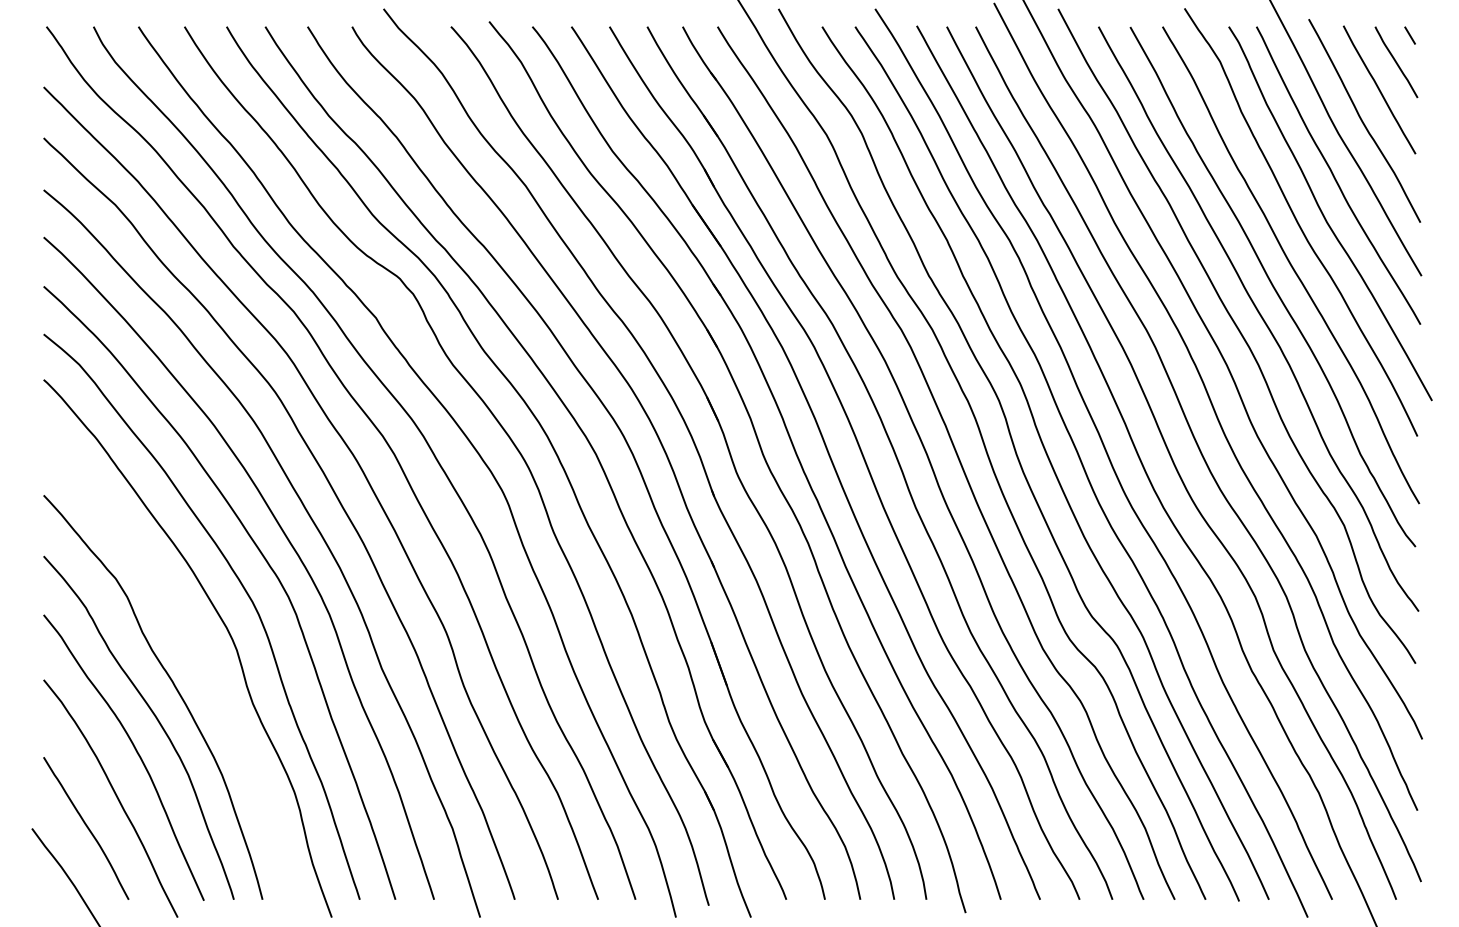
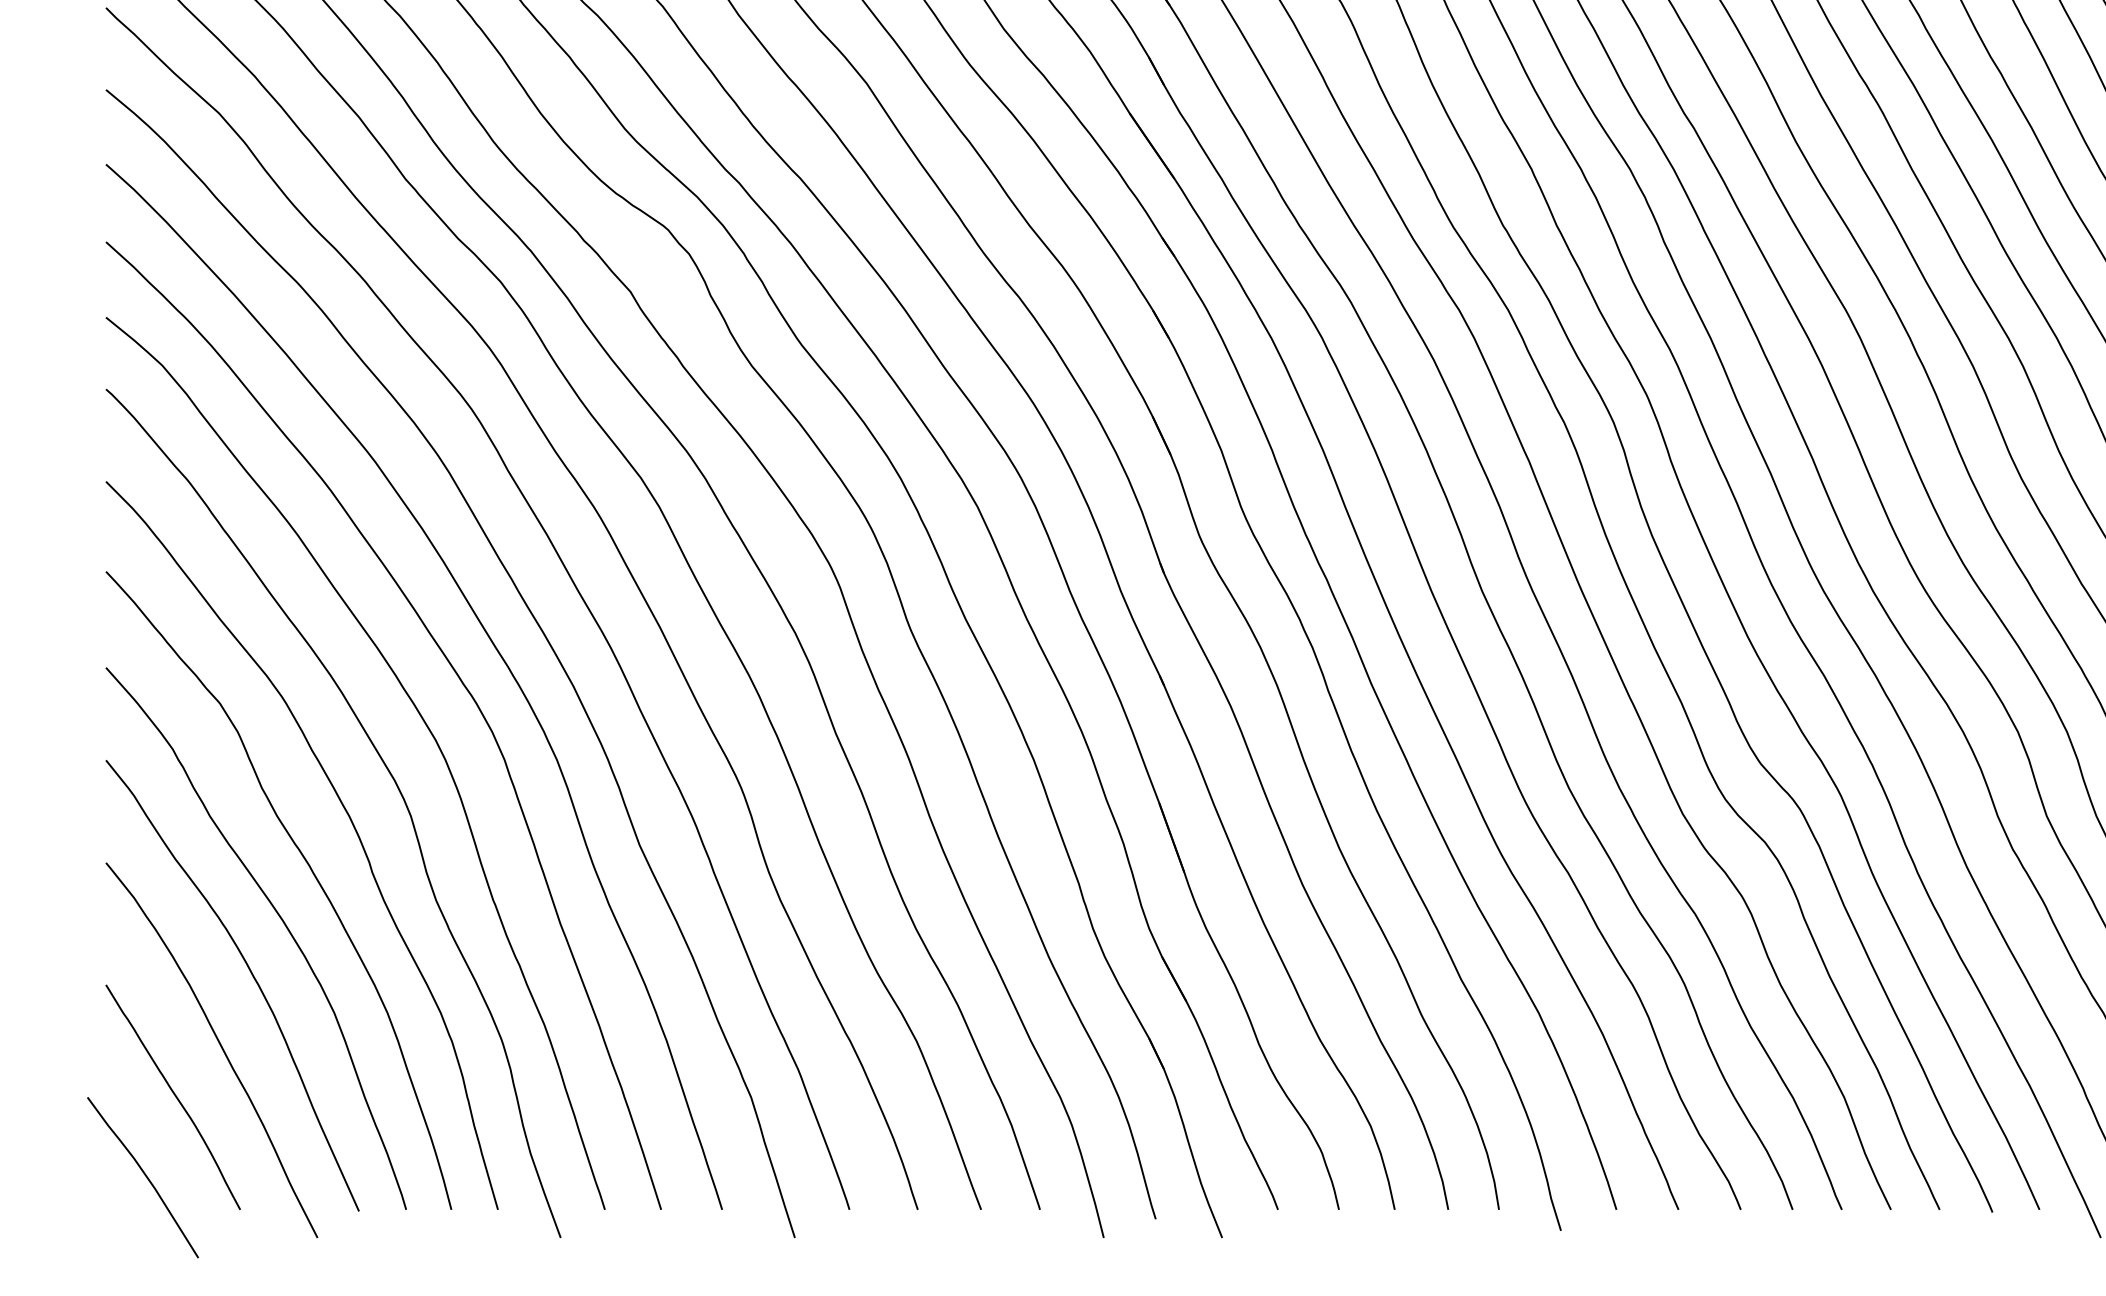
curve: (197, 652) -> (348, 819), added

